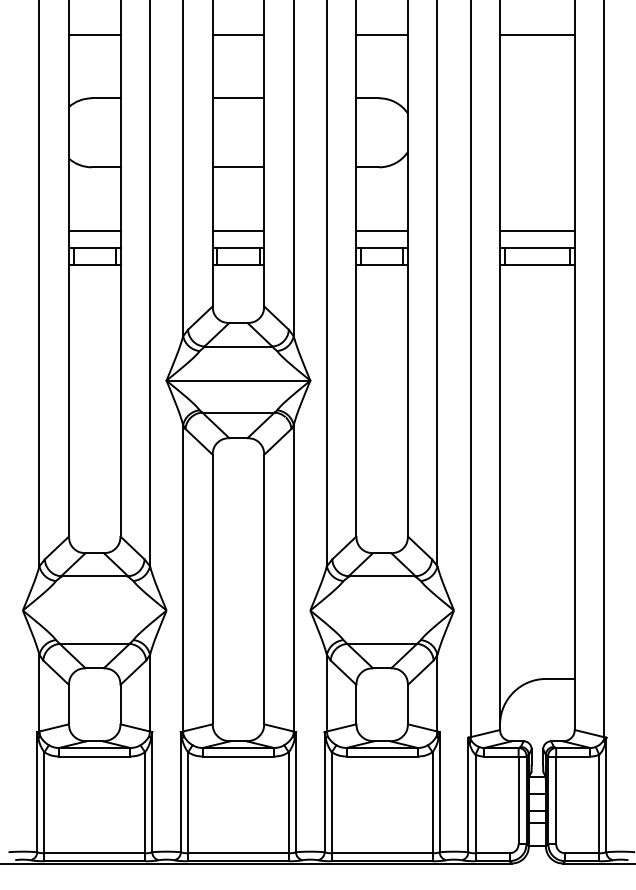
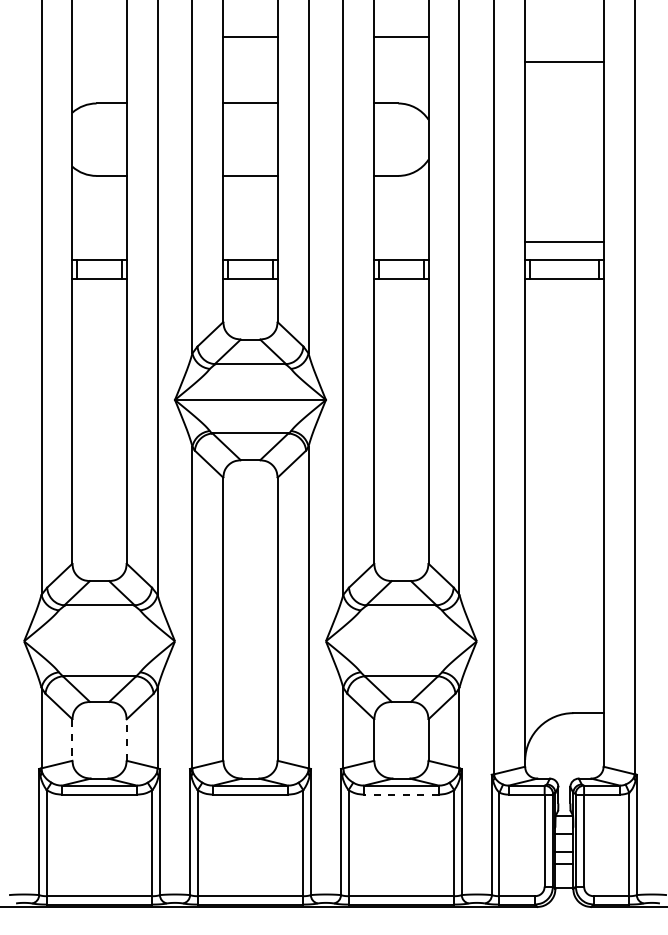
line: (94, 35) -> (99, 37), removed
line: (537, 35) -> (564, 62), moved
line: (94, 230) -> (99, 242), removed
line: (238, 230) -> (250, 242), removed
line: (382, 230) -> (401, 242), removed
line: (68, 705) -> (72, 740), solid -> dashed
line: (120, 705) -> (126, 740), solid -> dashed
line: (381, 756) -> (400, 794), solid -> dashed

